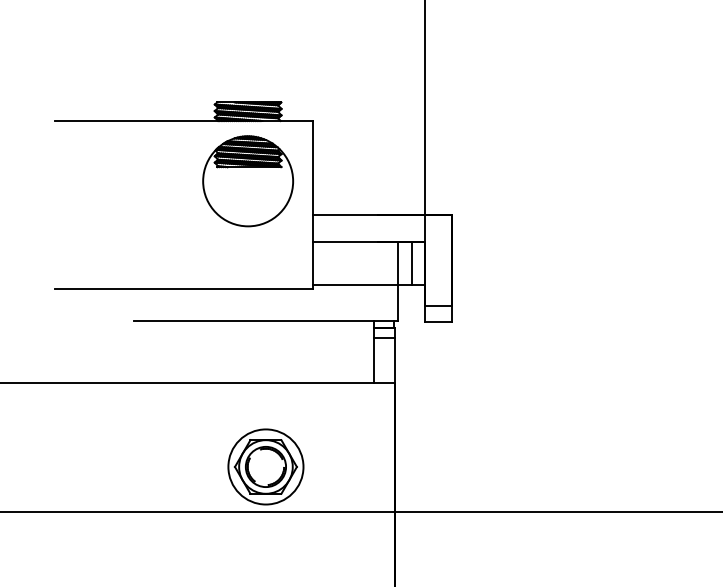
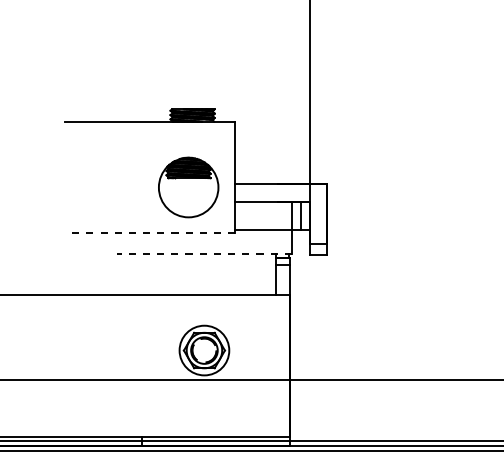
part: (247, 181) -> (188, 187), moved
line: (182, 288) -> (149, 232), solid -> dashed
line: (266, 321) -> (204, 254), solid -> dashed

